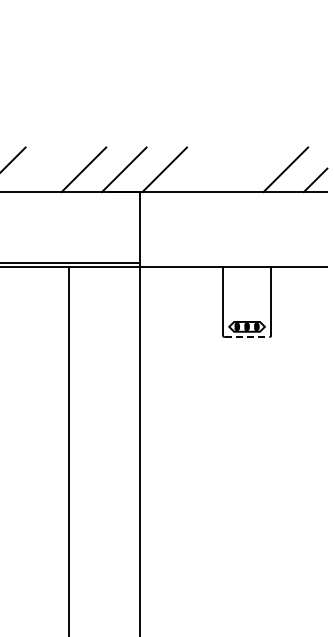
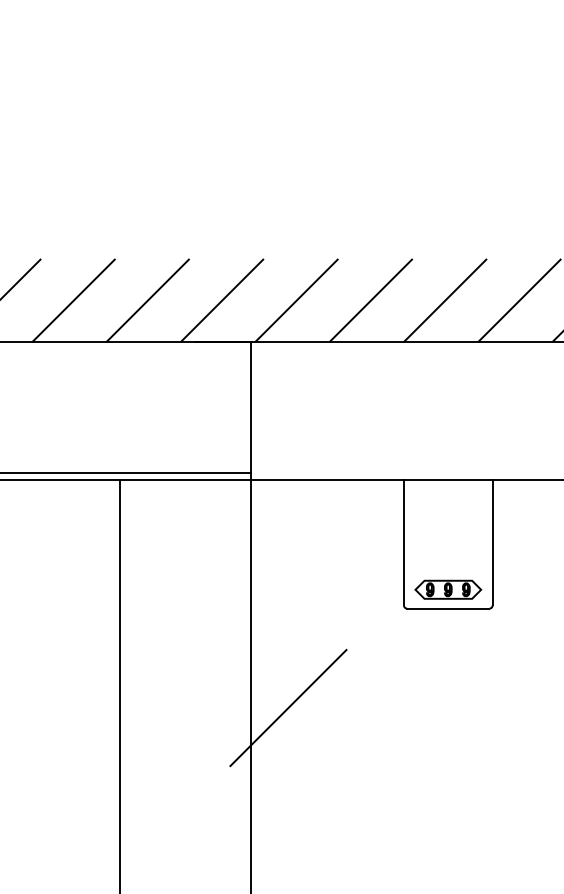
line: (43, 169) -> (73, 300), added
line: (204, 169) -> (369, 300), added
line: (245, 169) -> (445, 300), added
line: (247, 337) -> (449, 609), dashed -> solid
line: (159, 390) -> (287, 706), added

